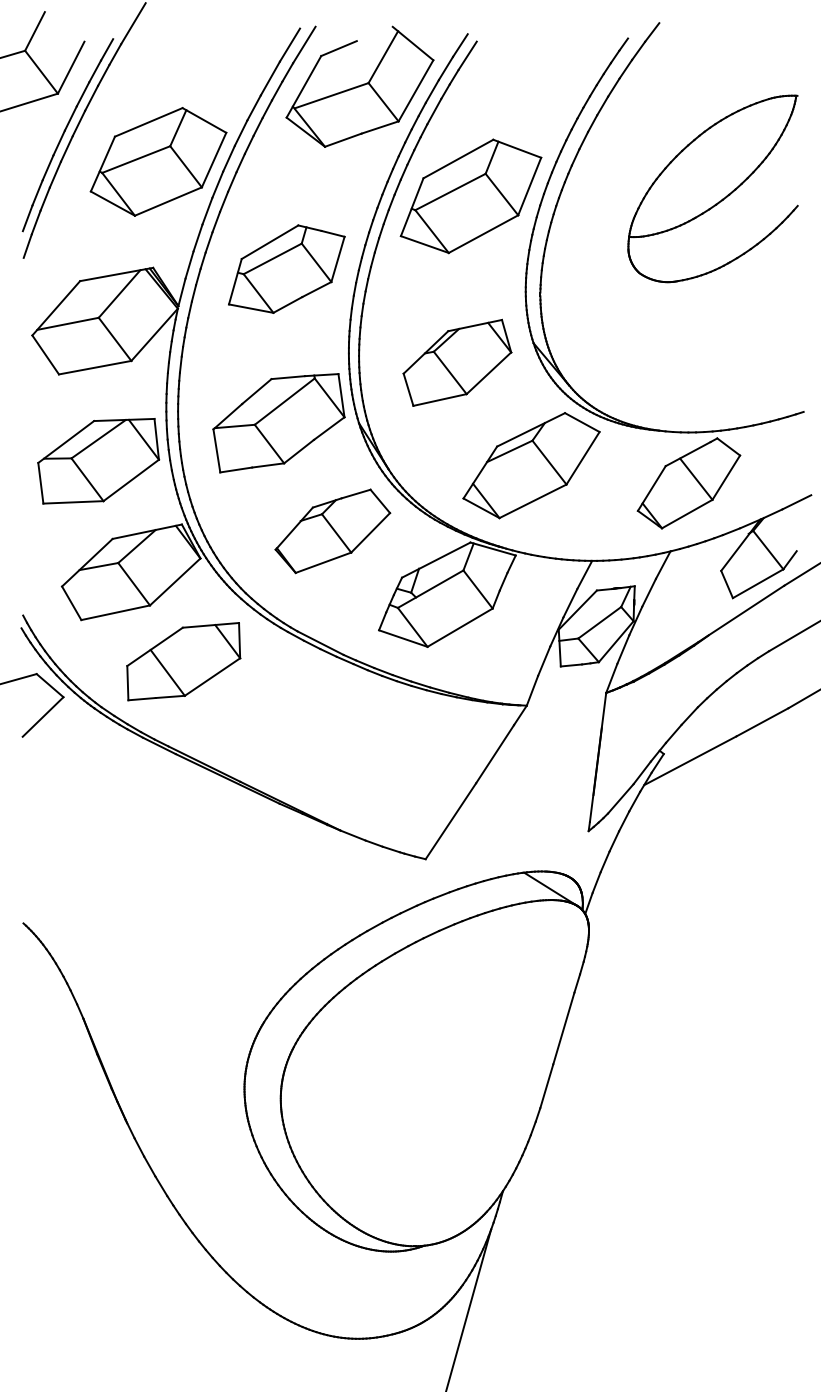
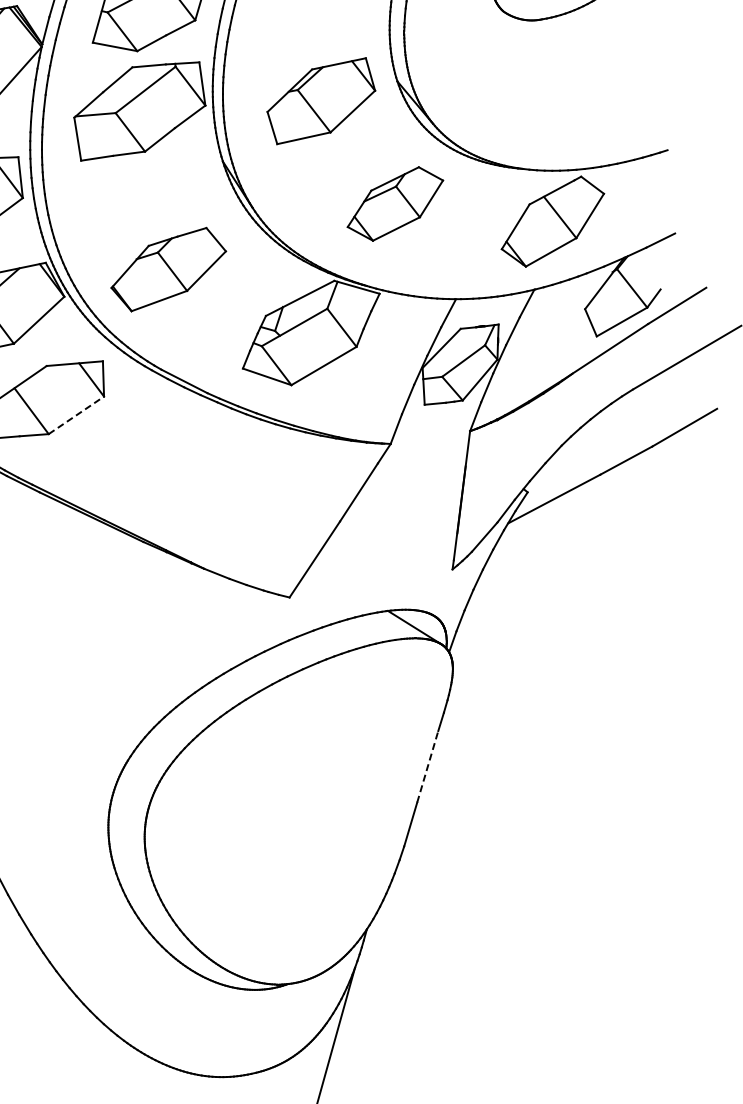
part: (278, 423) -> (139, 111), moved
part: (531, 465) -> (395, 203), size x0.7
part: (332, 531) -> (168, 269), moved
line: (212, 676) -> (76, 414), solid -> dashed
line: (564, 1028) -> (428, 766), solid -> dashed

